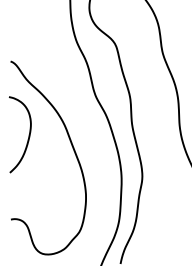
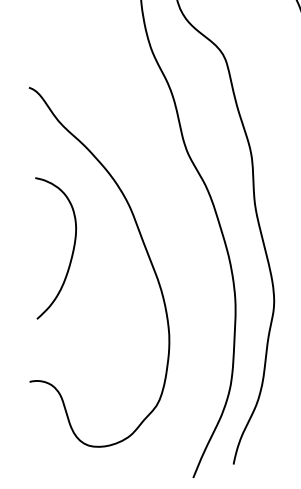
curve: (28, 134) -> (71, 247), moved

